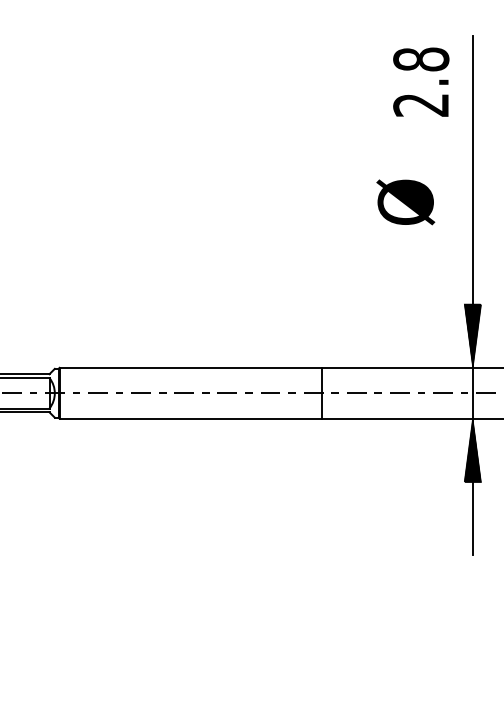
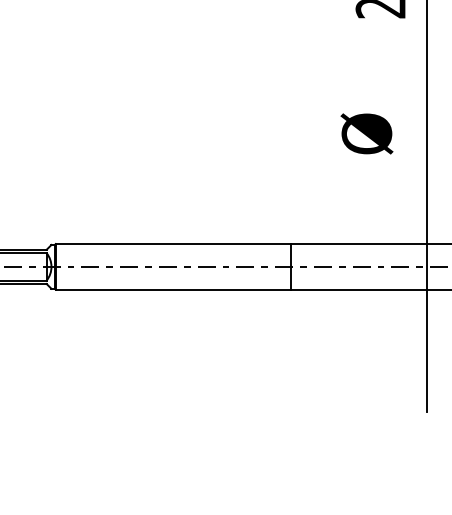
text: (405, 202) -> (366, 134), moved
hatch: (472, 335) -> (426, 214), removed
hatch: (472, 450) -> (426, 318), removed

